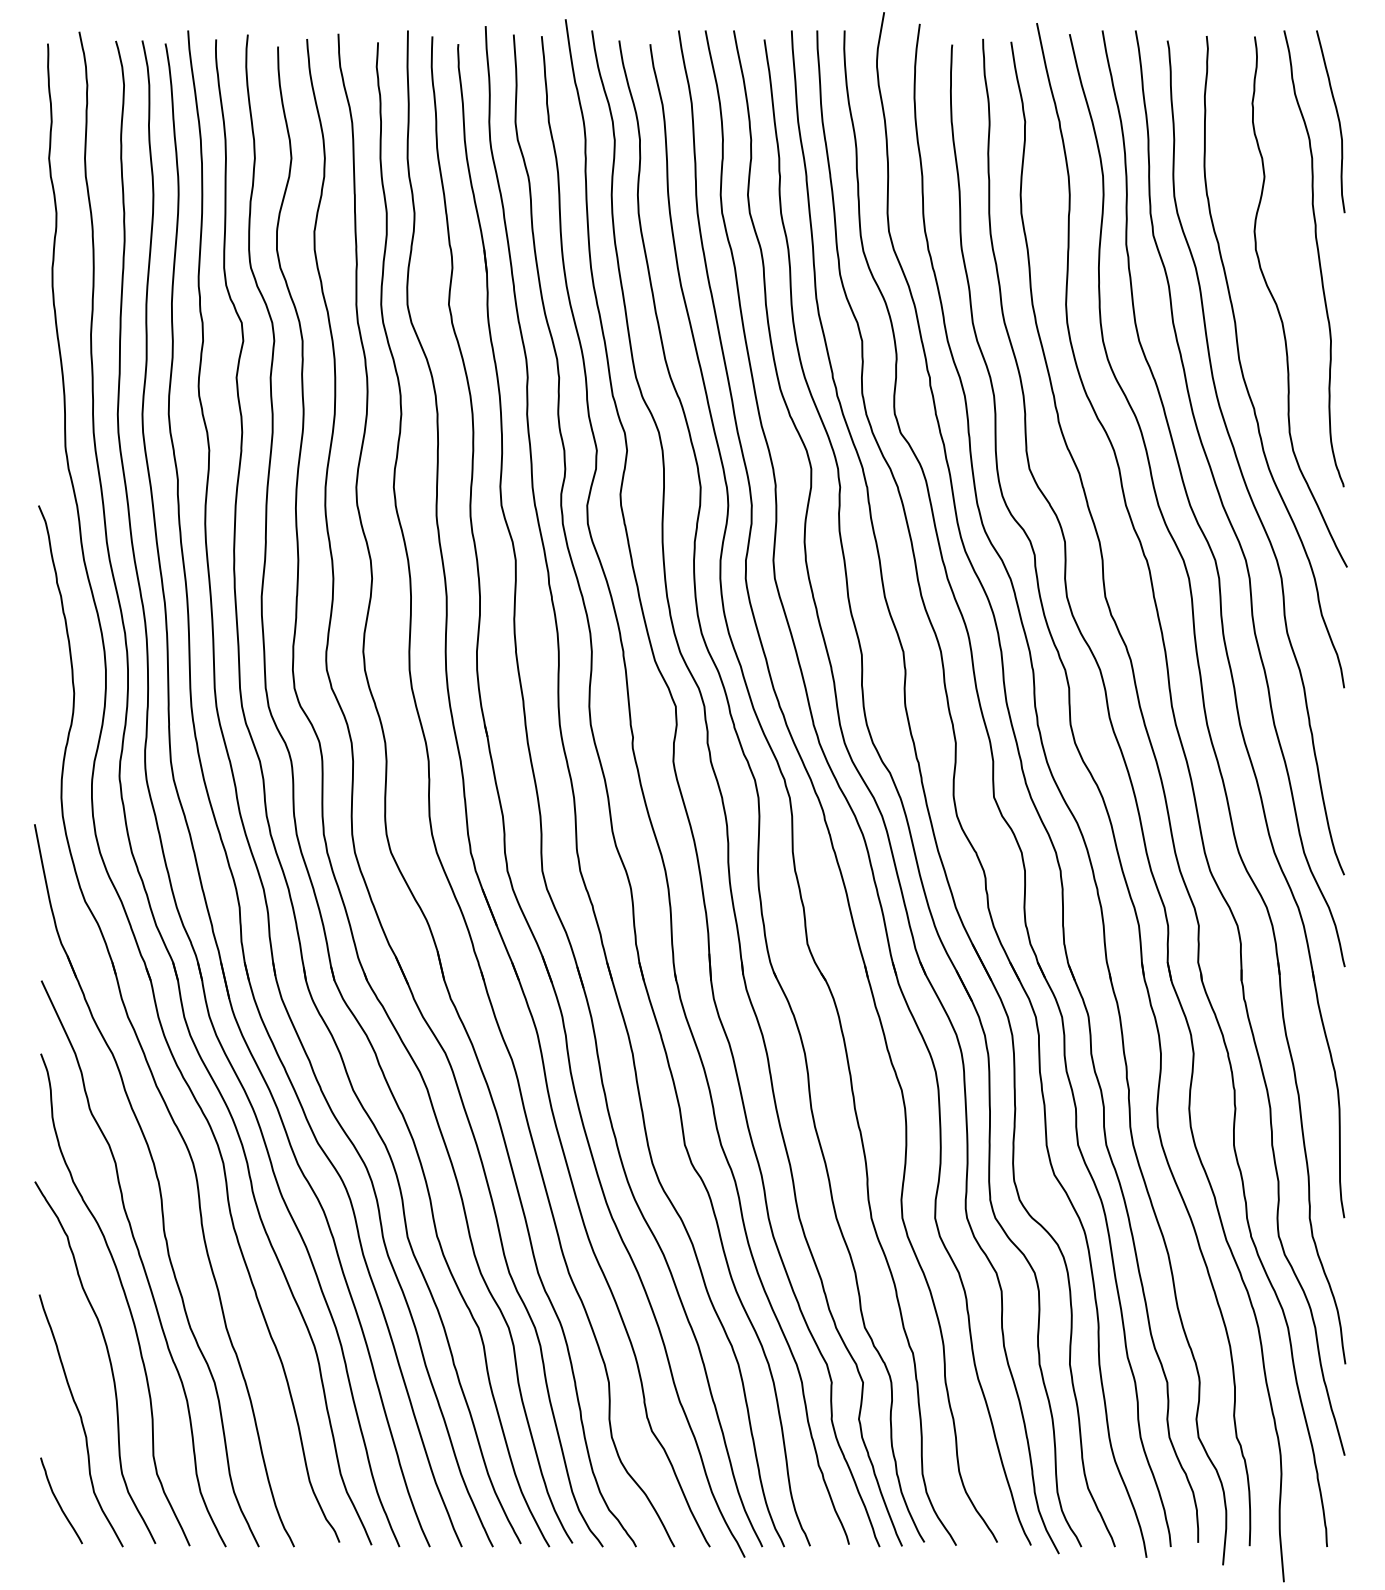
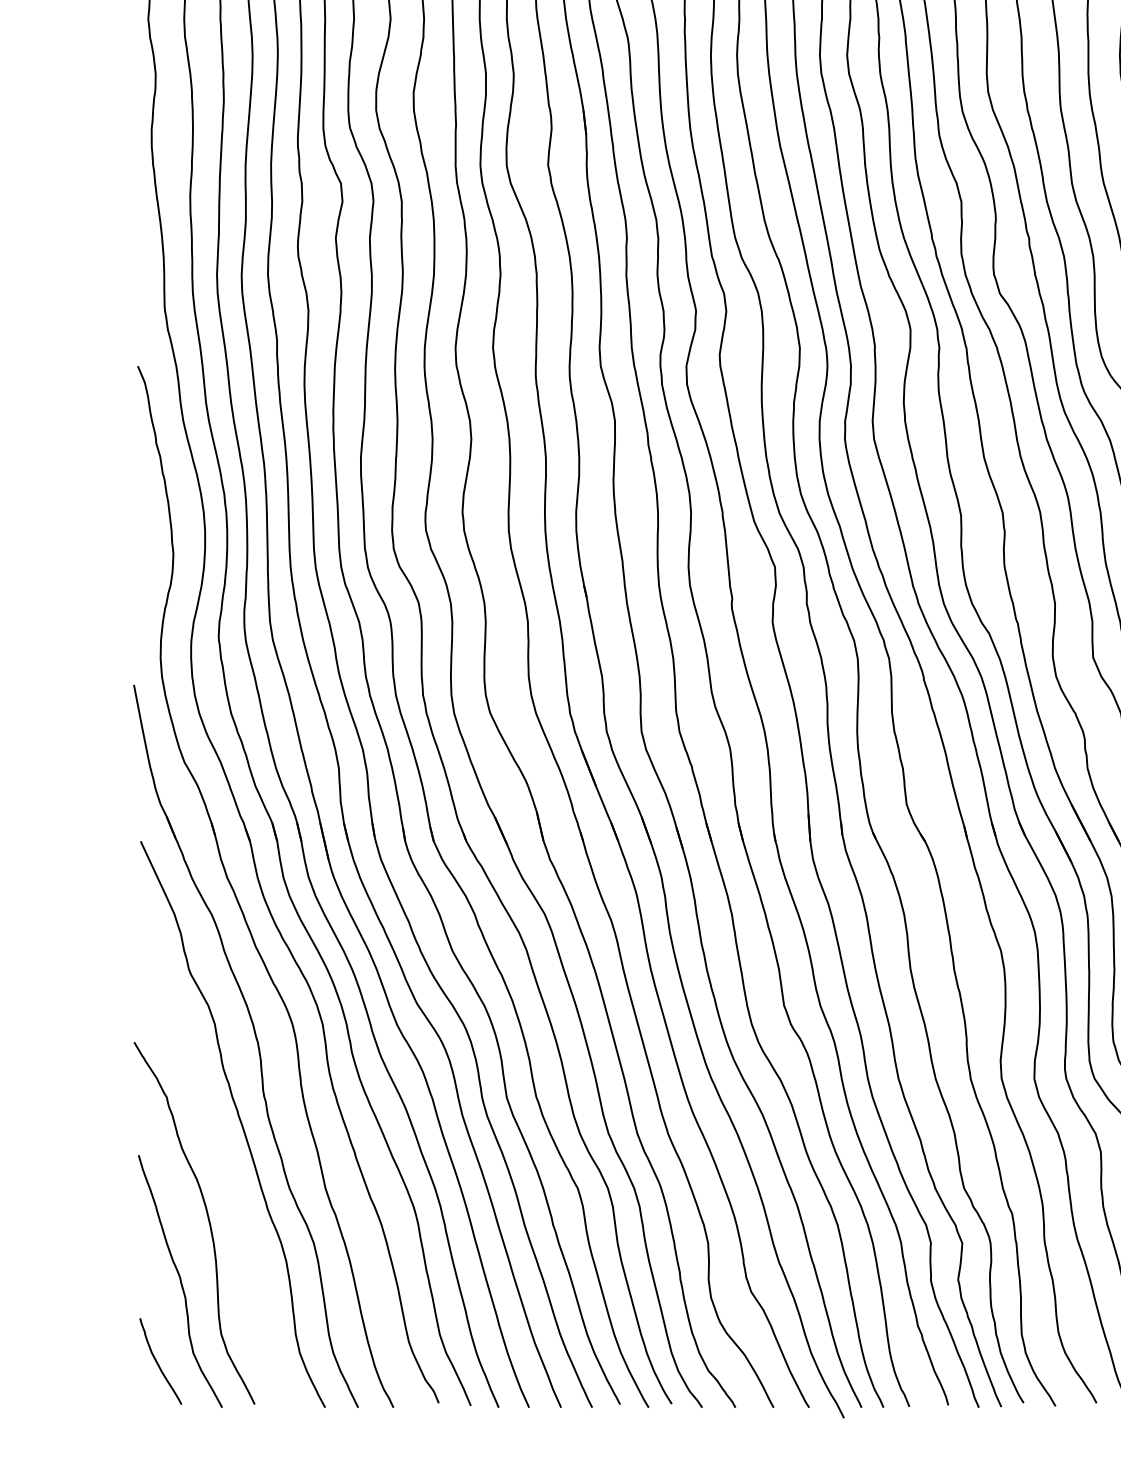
curve: (124, 1296) -> (223, 1157), removed

